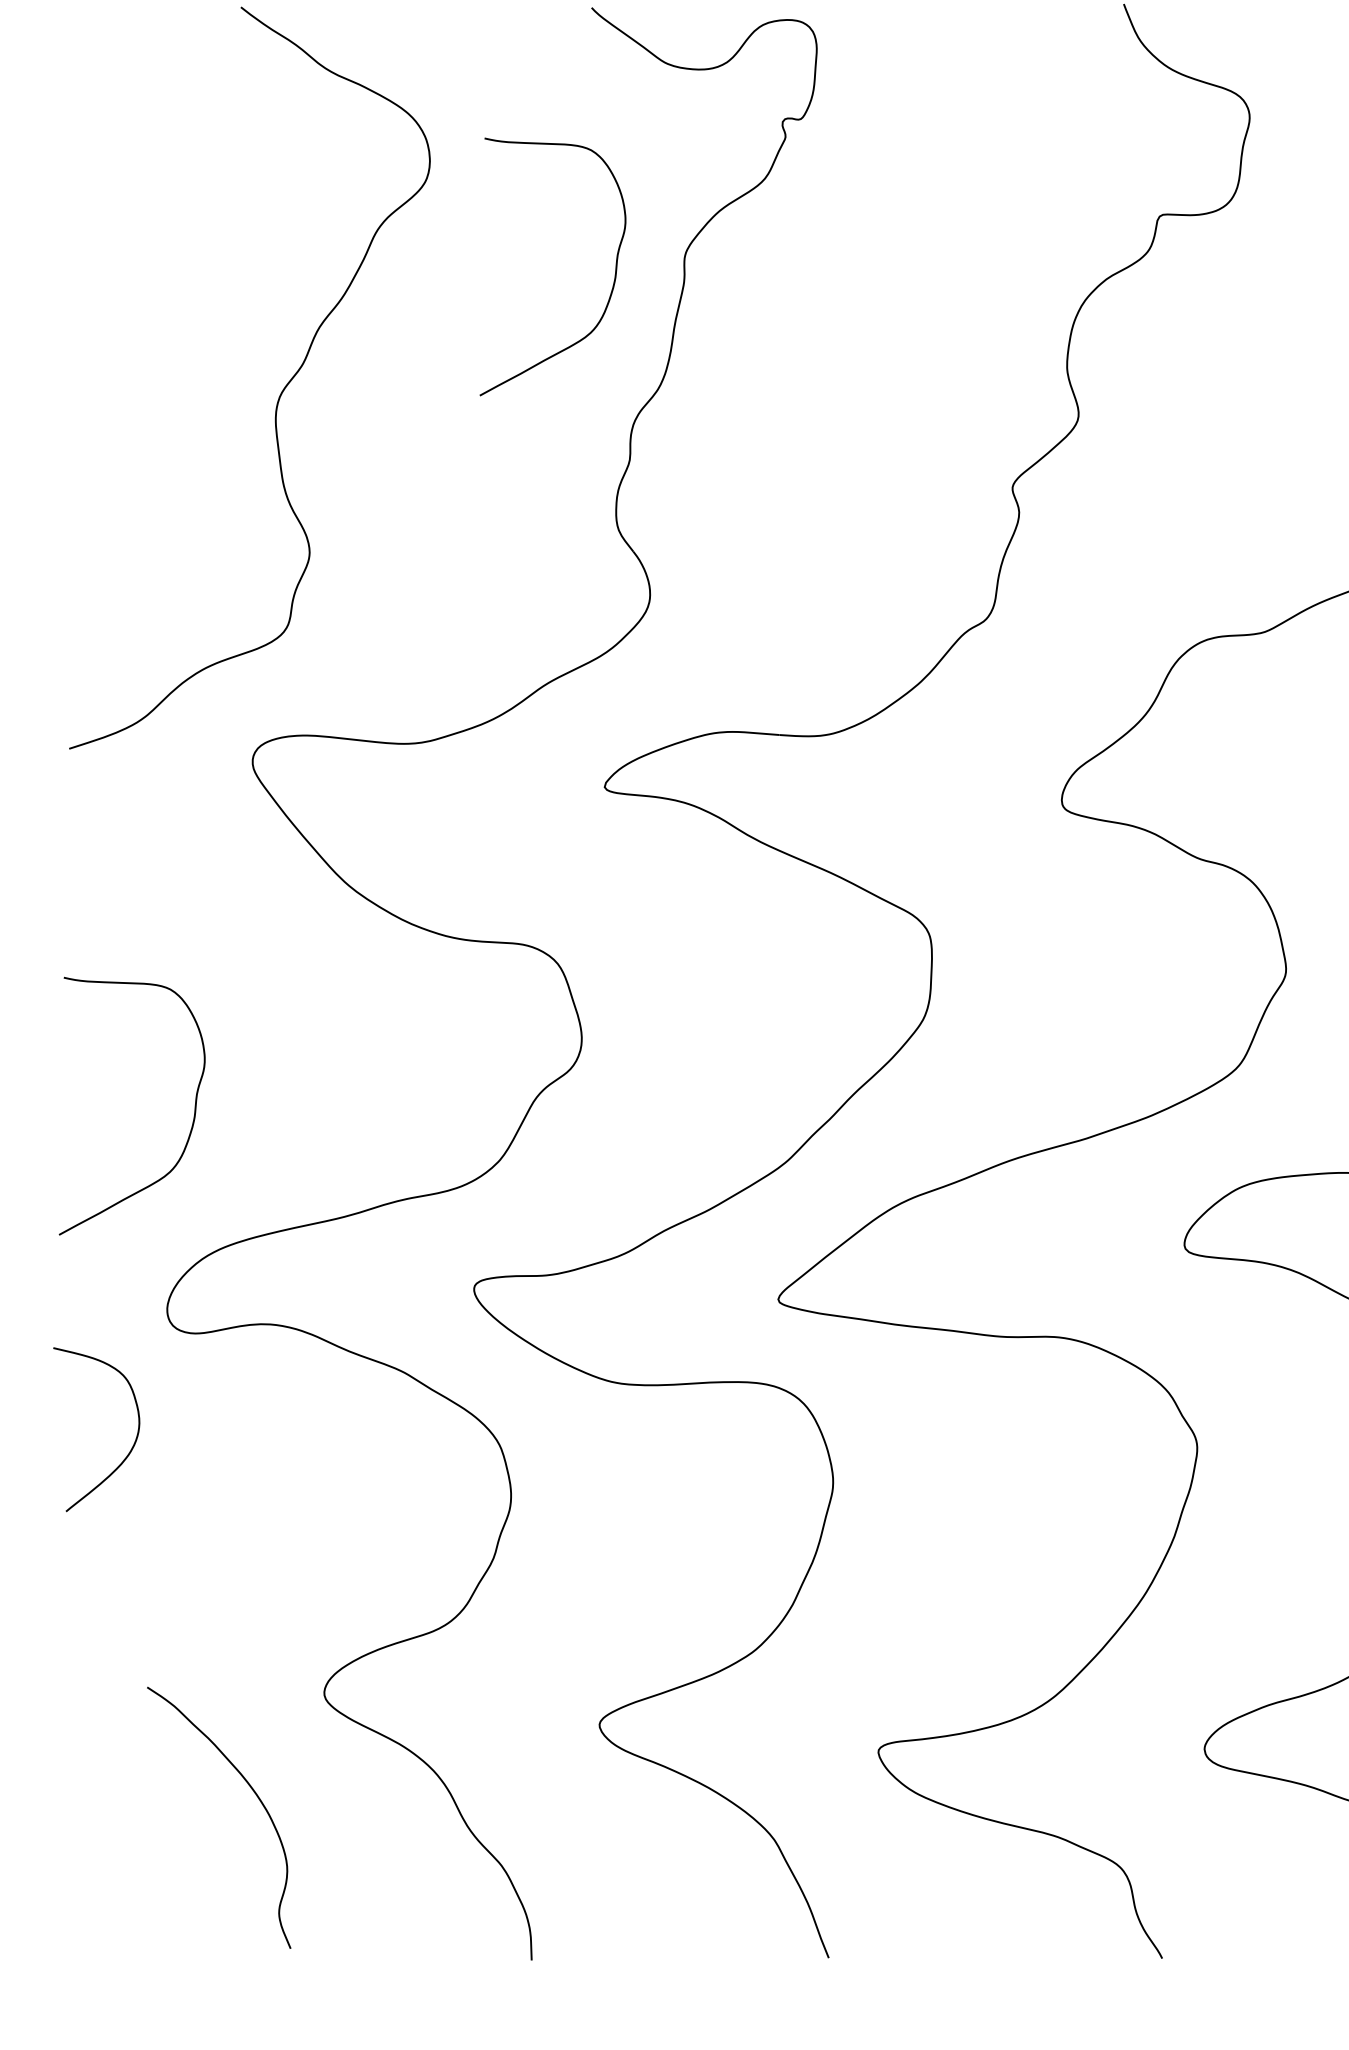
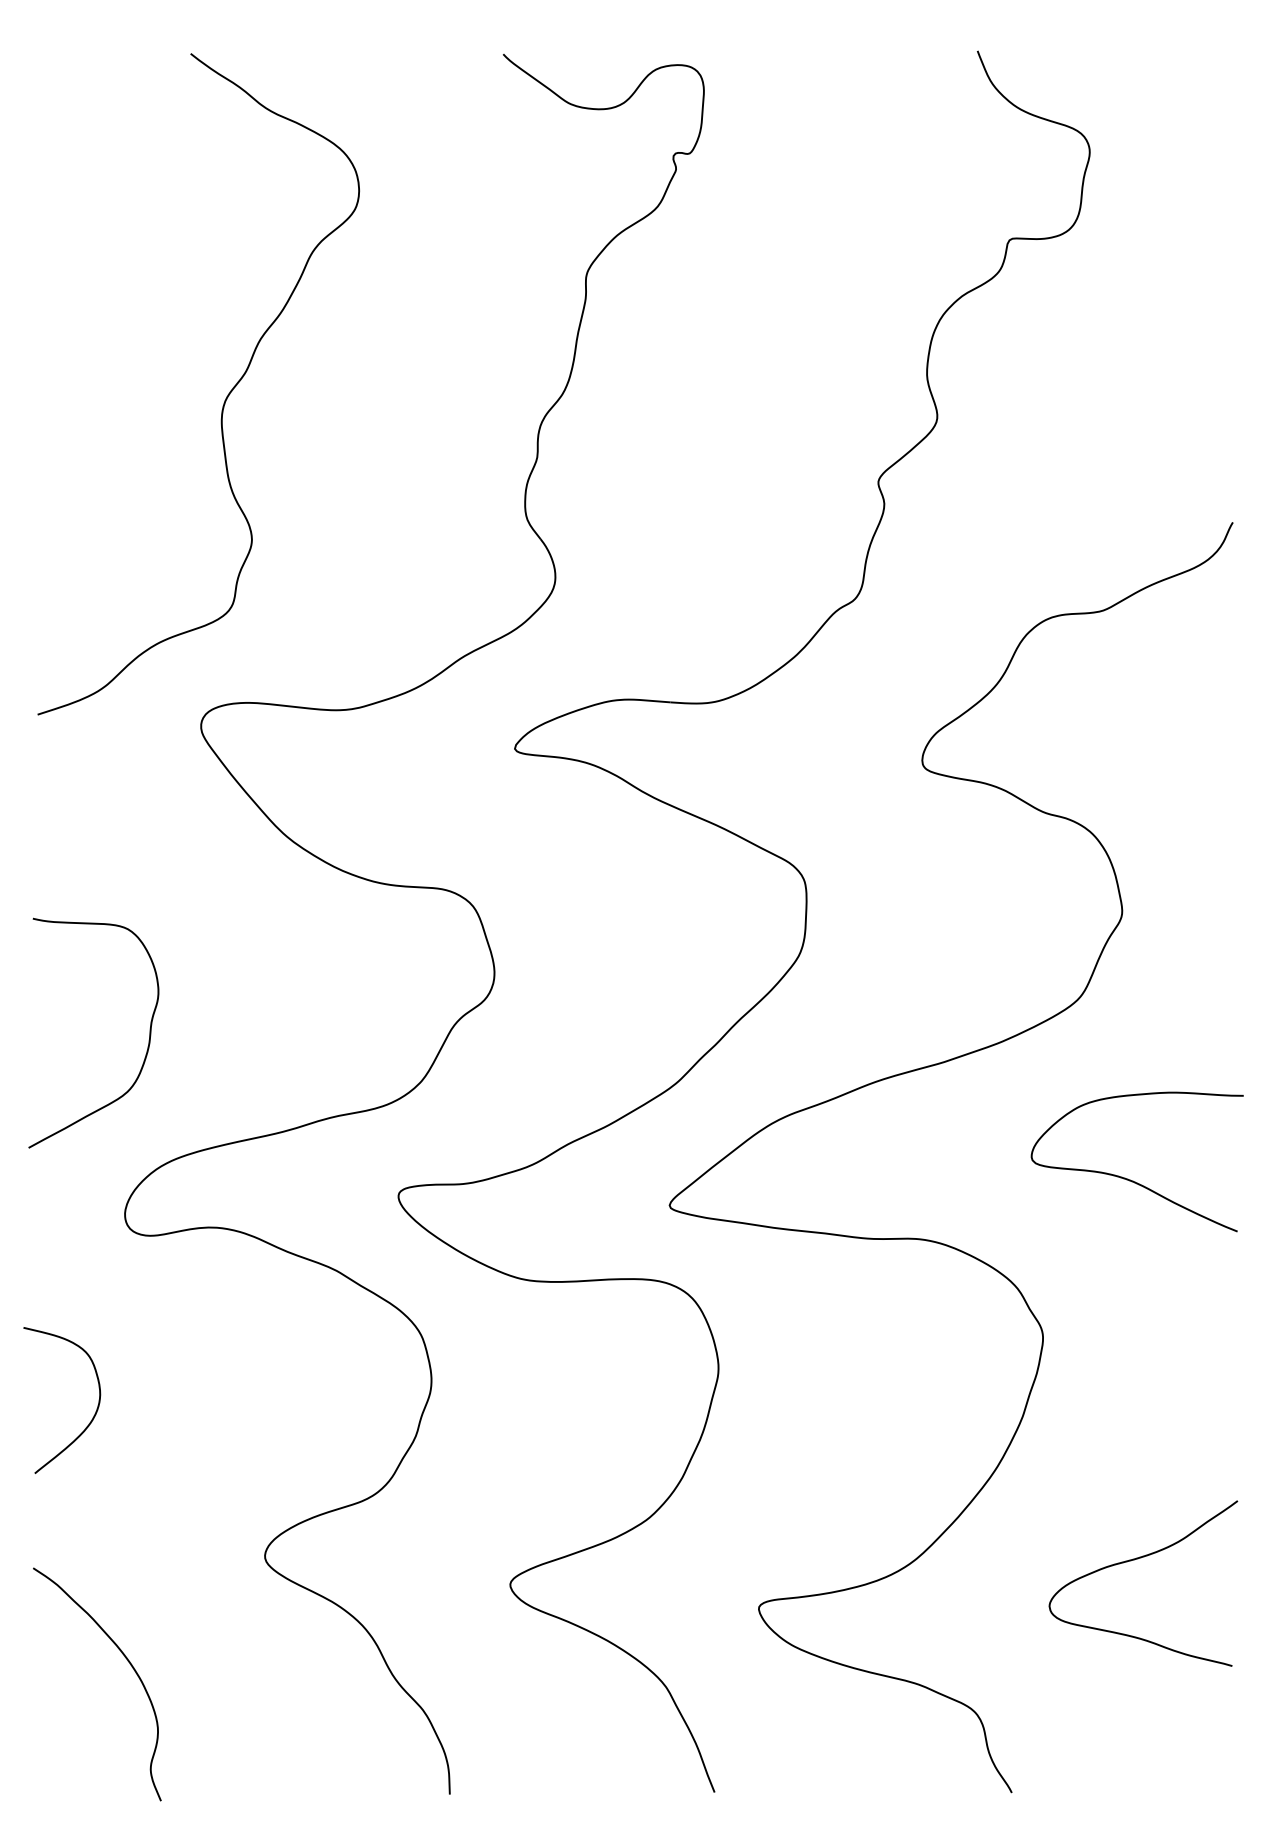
curve: (614, 275) -> (523, 292), removed
curve: (131, 1446) -> (93, 1415), moved
curve: (253, 1792) -> (127, 1661), moved

